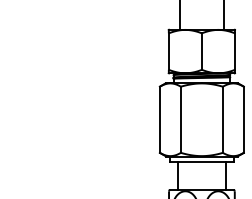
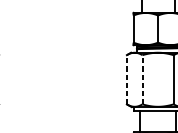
line: (159, 119) -> (126, 79), solid -> dashed
line: (180, 119) -> (142, 79), solid -> dashed

